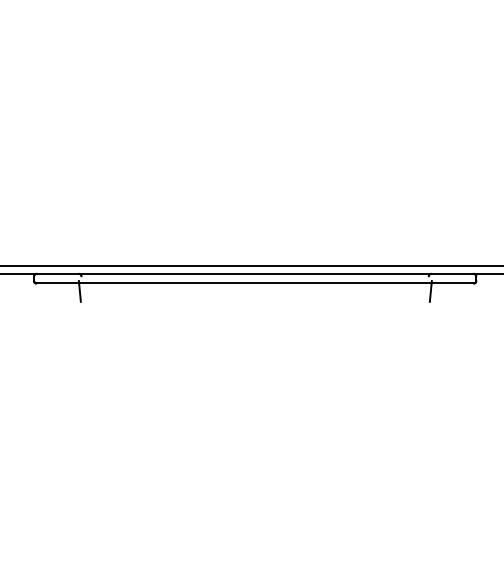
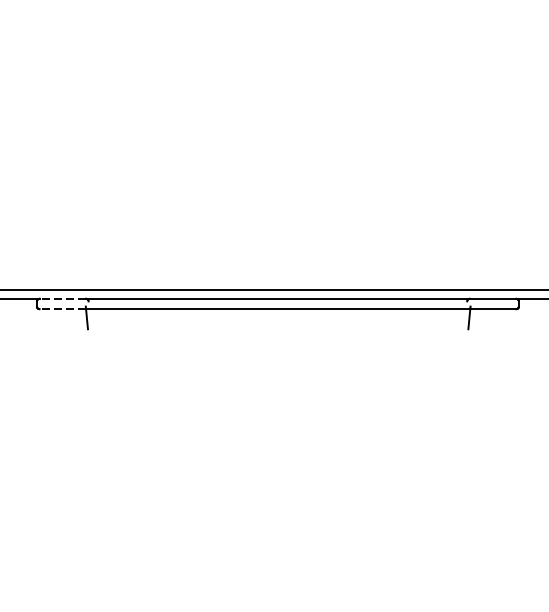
line: (57, 273) -> (62, 298), solid -> dashed
line: (57, 283) -> (62, 309), solid -> dashed

